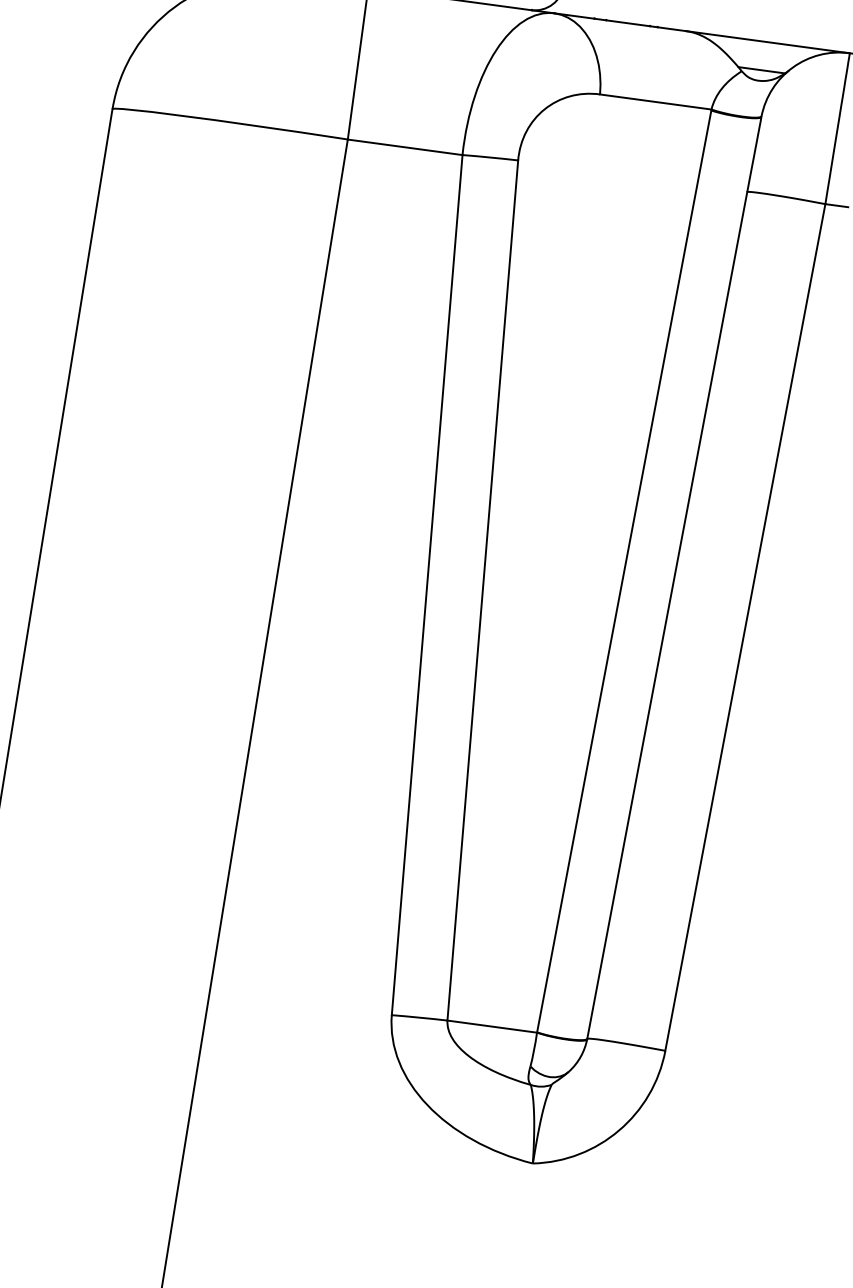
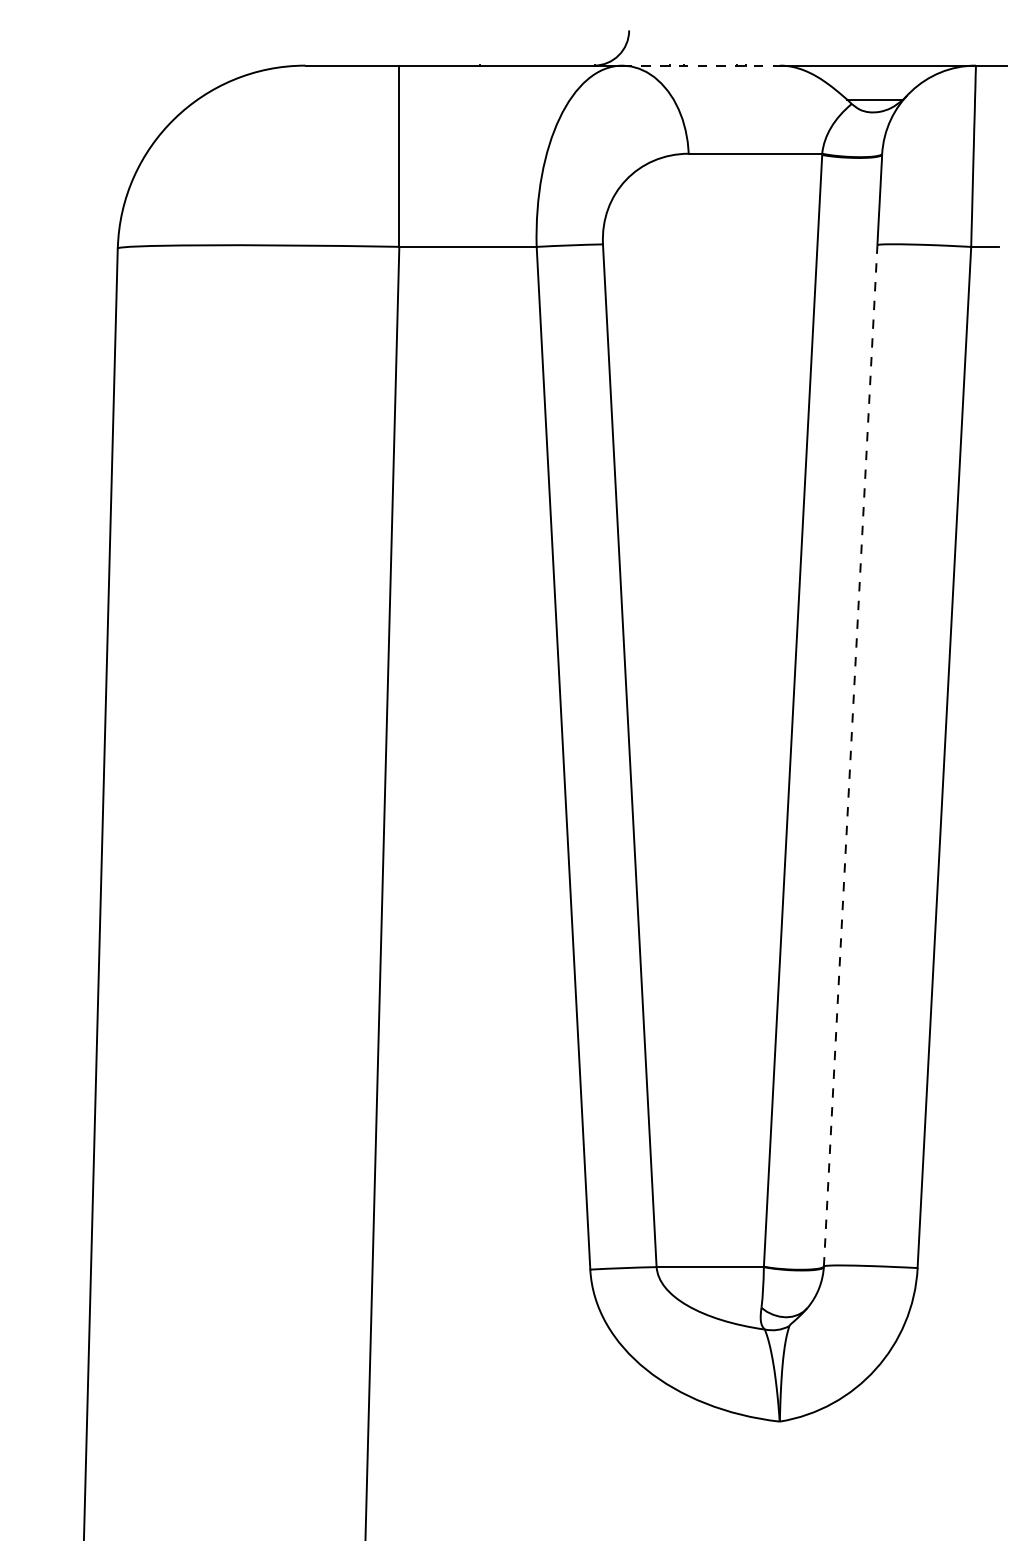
line: (620, 22) -> (701, 65), solid -> dashed
line: (667, 615) -> (850, 755), solid -> dashed

